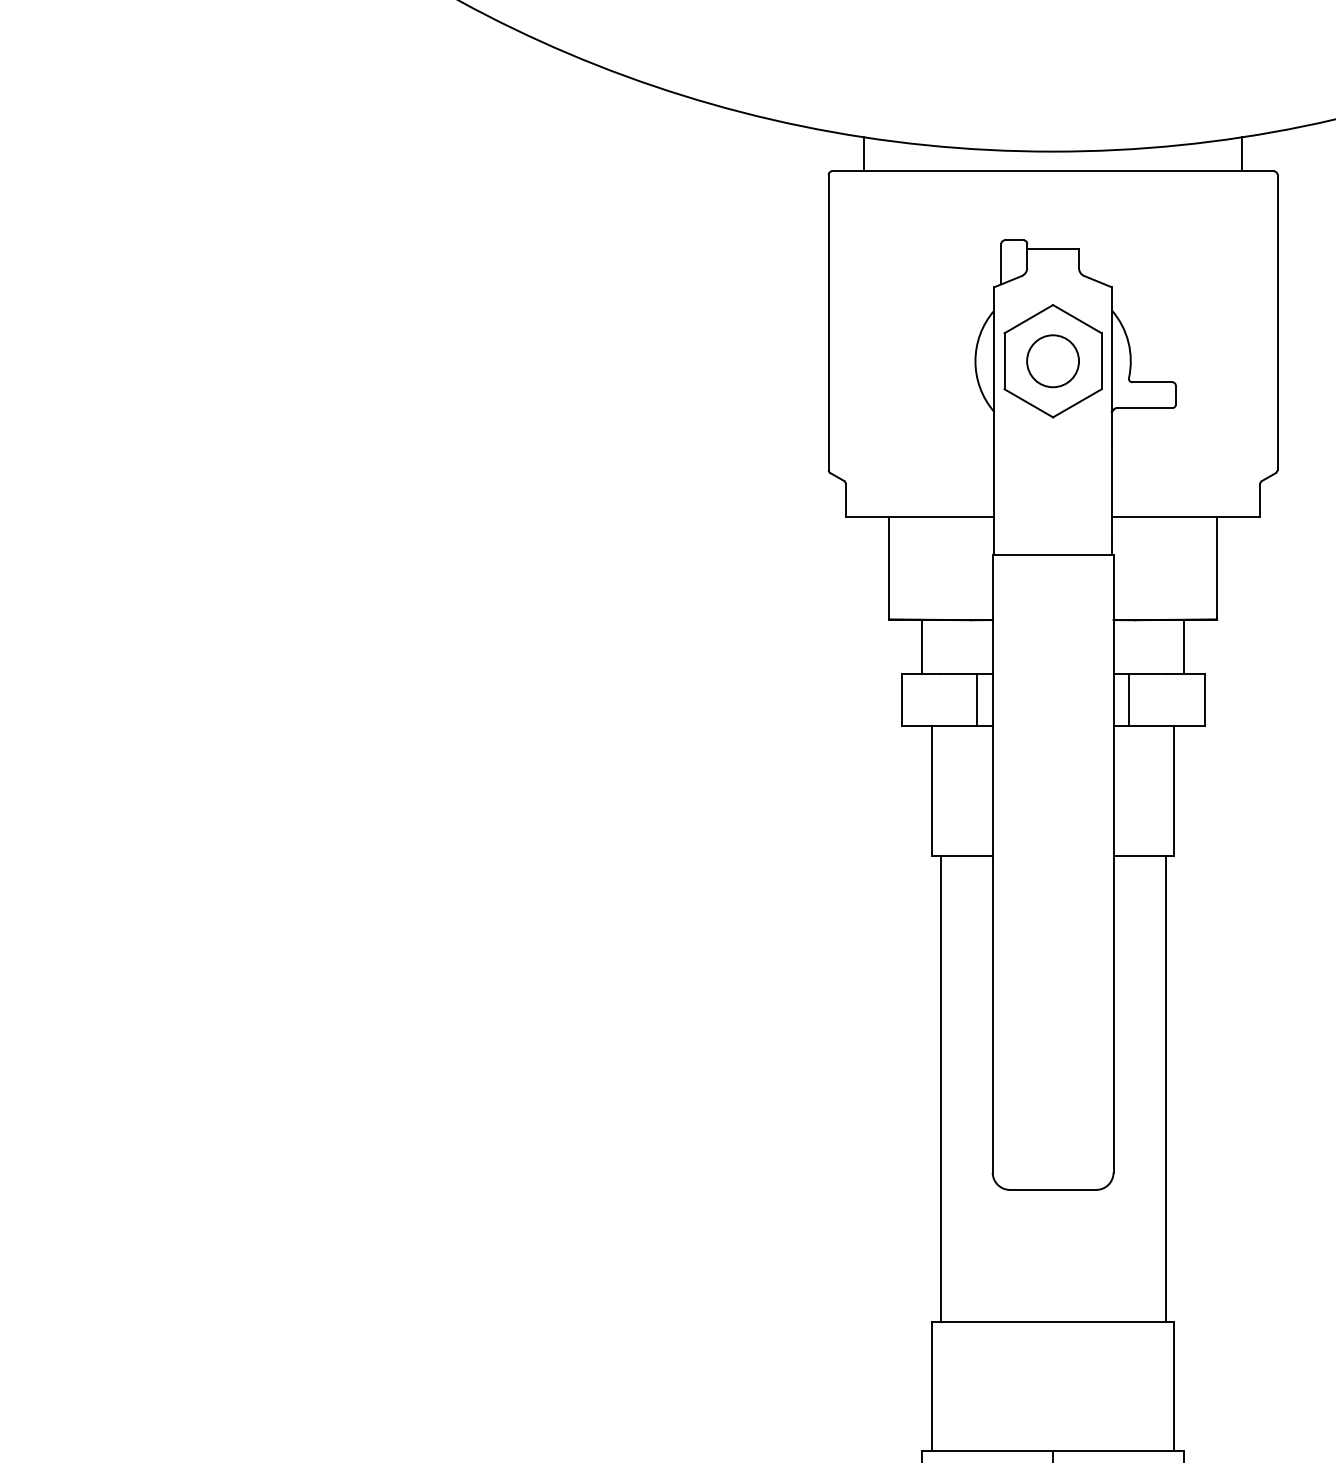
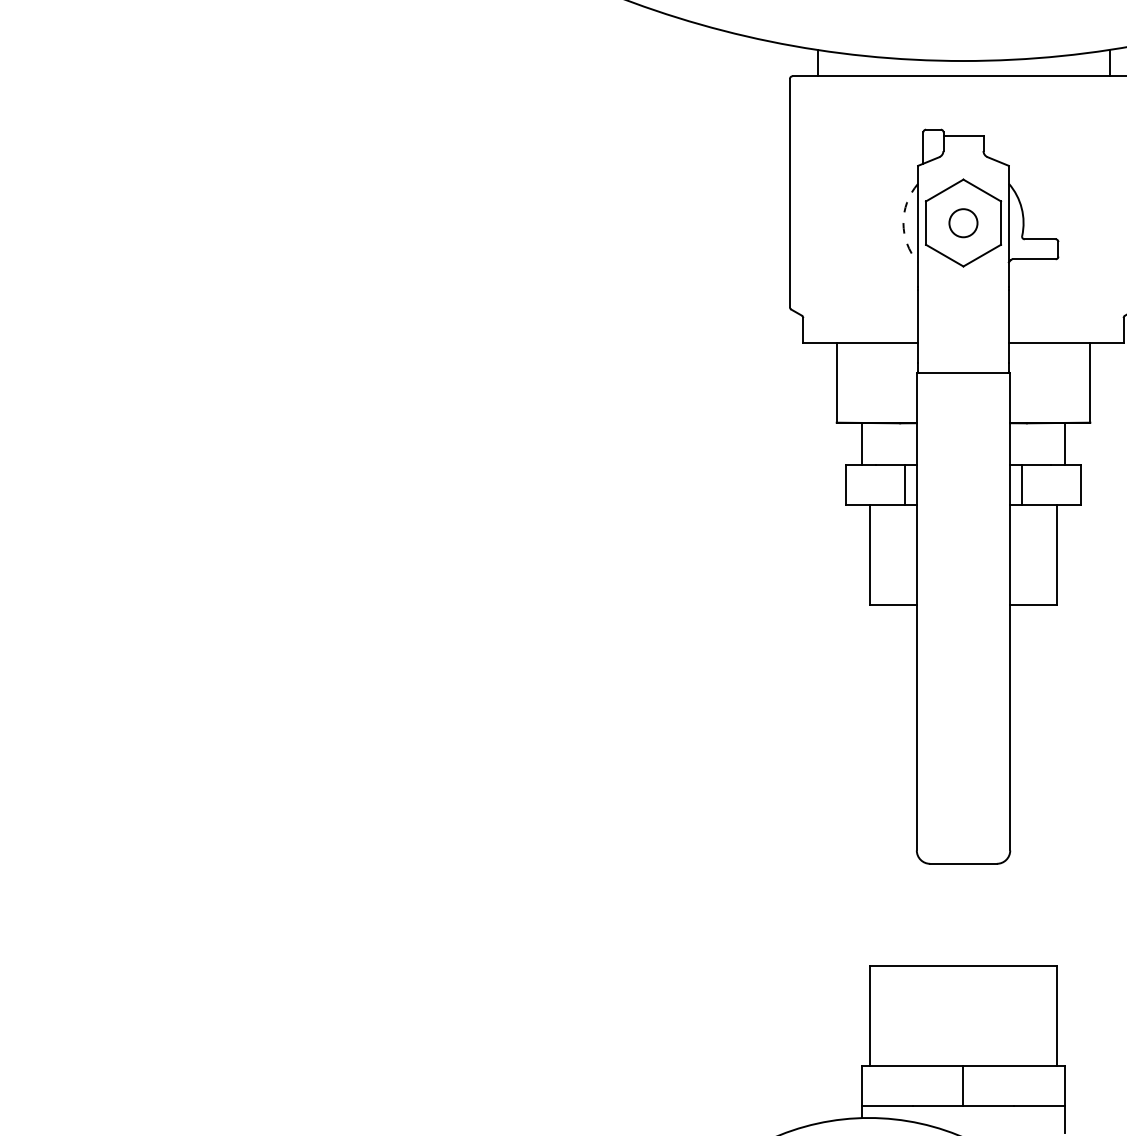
arc: (975, 361) -> (903, 223), solid -> dashed
circle: (1053, 361) -> (963, 223), size x0.7
line: (940, 1088) -> (876, 785), removed
line: (1165, 1088) -> (1050, 785), removed

